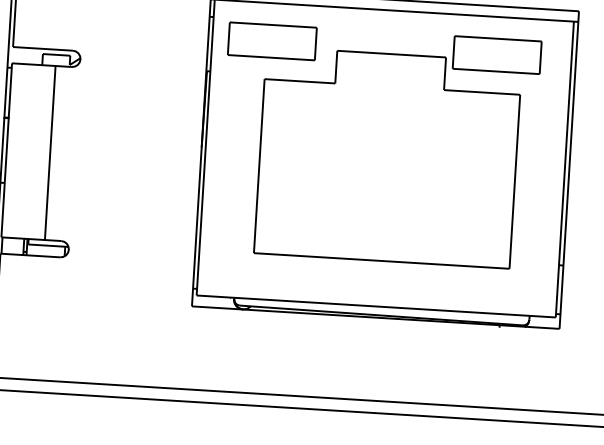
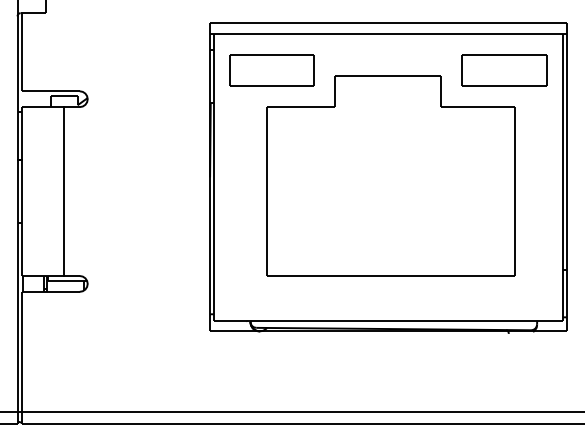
part: (497, 55) -> (504, 70), moved

